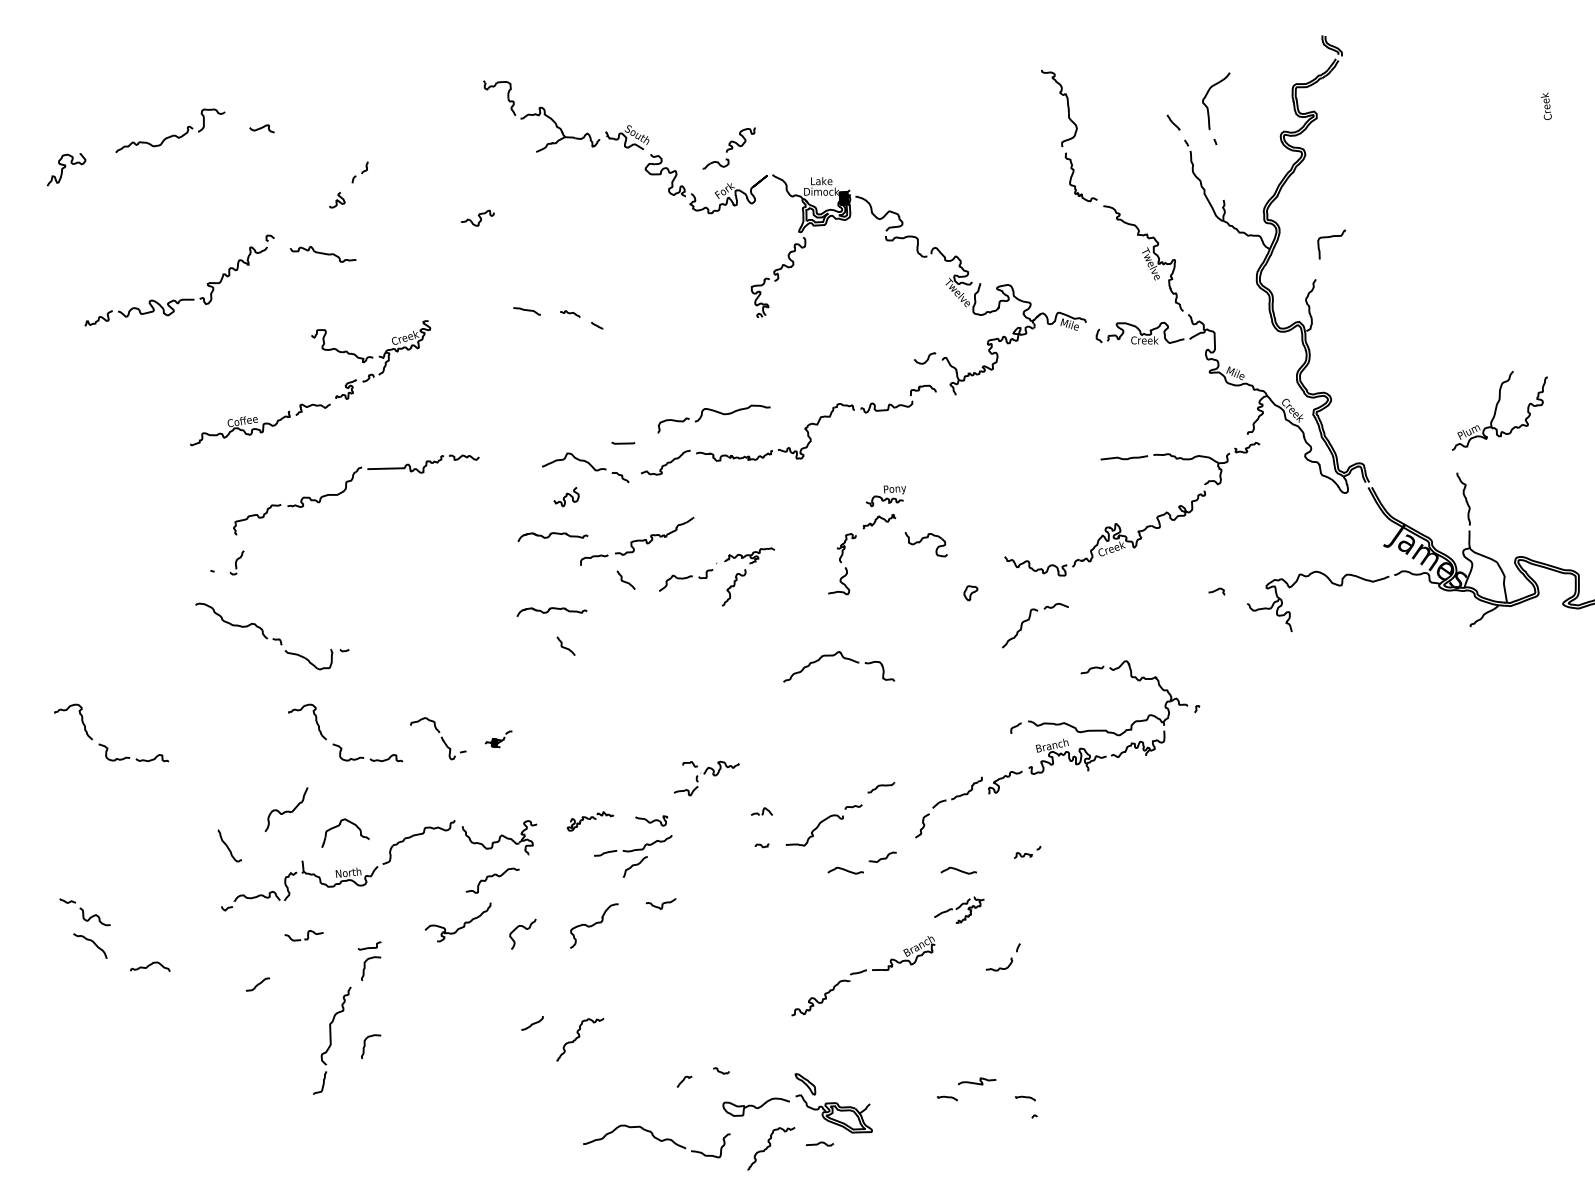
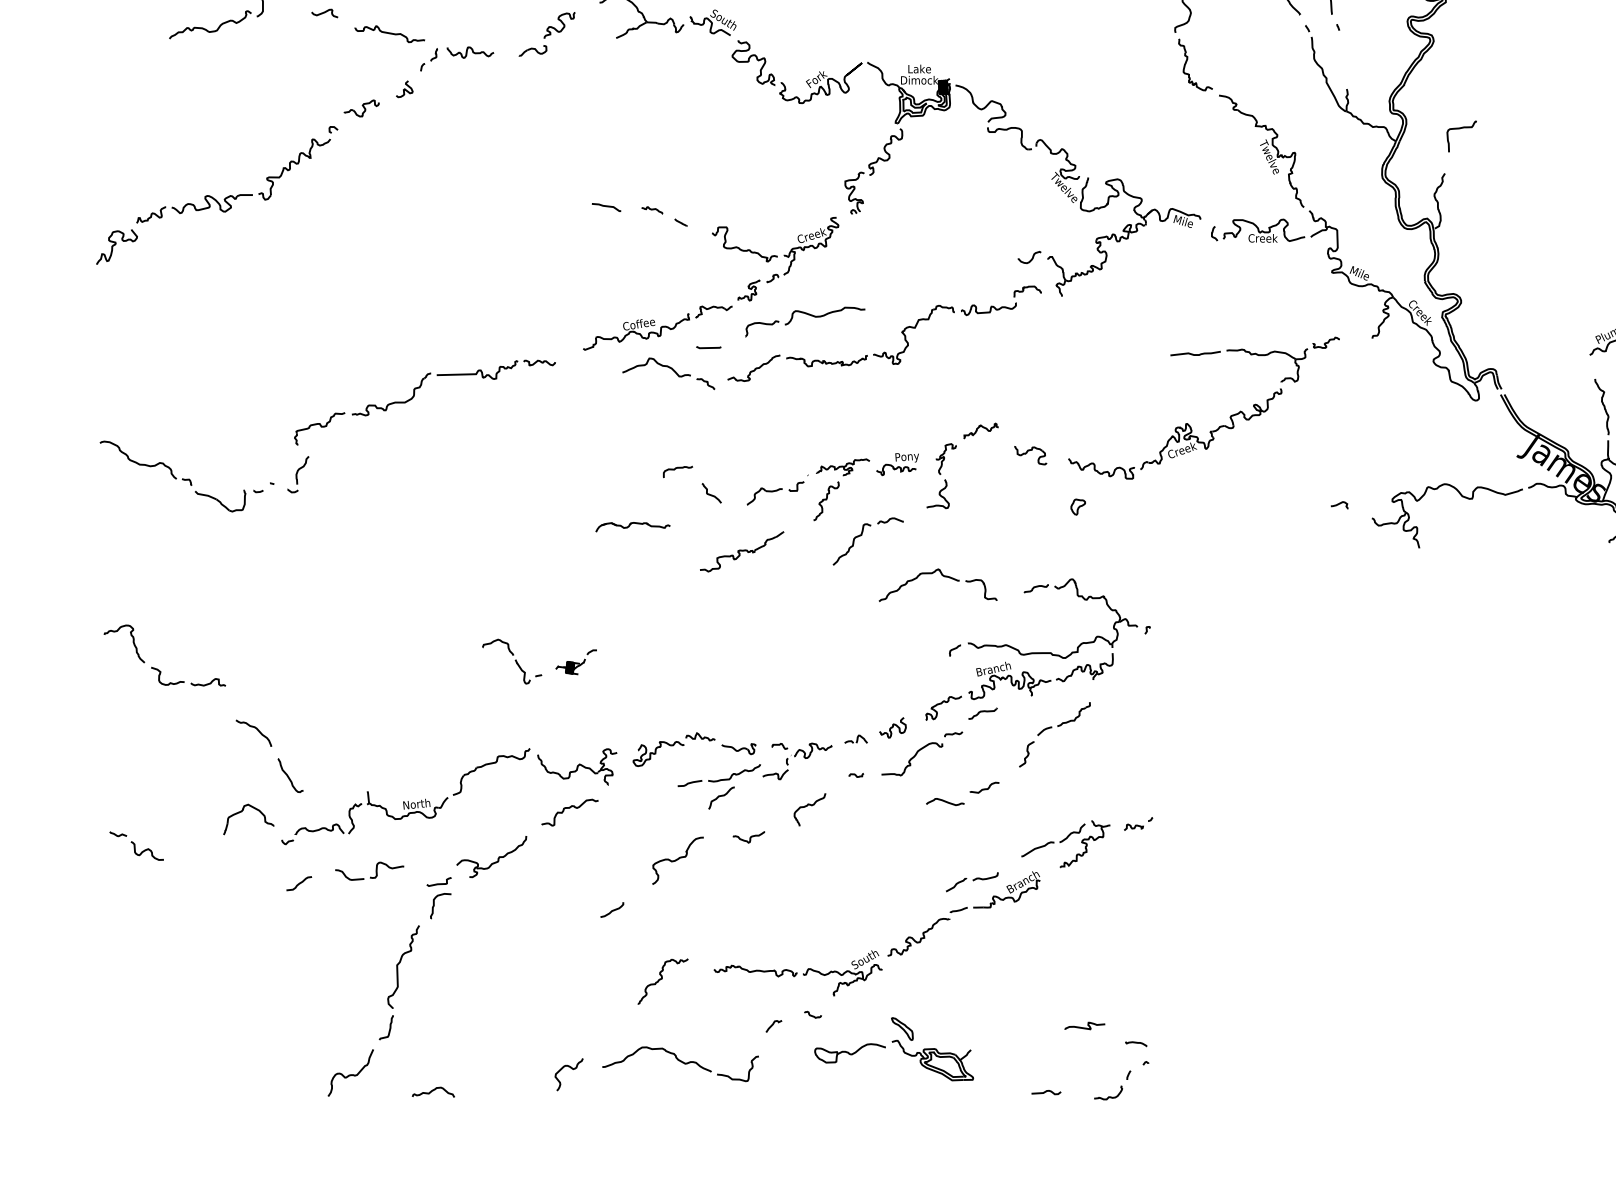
part: (728, 148) -> (546, 34), moved
curve: (396, 165) -> (467, 52), added
curve: (65, 167) -> (115, 244), moved
part: (477, 217) -> (361, 107), moved
curve: (322, 254) -> (389, 34), moved
part: (312, 403) -> (713, 305), moved
part: (885, 496) -> (897, 464), moved
curve: (566, 497) -> (892, 728), moved
part: (1117, 523) -> (1188, 423), moved
part: (552, 536) -> (633, 446), removed
part: (654, 536) -> (741, 551), moved
part: (925, 544) -> (1029, 455), size x0.71
part: (236, 562) -> (297, 474), size x1.43
part: (1029, 620) -> (862, 536), moved
part: (272, 636) -> (181, 476), moved
curve: (564, 646) -> (646, 563), removed
part: (1094, 727) -> (1038, 649), moved
part: (498, 739) -> (576, 662), size x1.43
part: (339, 745) -> (407, 668), removed
part: (706, 778) -> (797, 761), moved
curve: (286, 810) -> (350, 1073), moved
part: (590, 821) -> (673, 749), size x1.67
part: (339, 826) -> (242, 812), moved
part: (1027, 851) -> (1138, 823), moved
curve: (958, 870) -> (1065, 801), removed
curve: (718, 874) -> (809, 806), added
part: (959, 909) -> (1066, 843), size x1.67
part: (457, 922) -> (491, 857), moved
curve: (525, 929) -> (571, 1069), moved
part: (303, 935) -> (368, 870), size x1.67
curve: (92, 942) -> (256, 729), moved
part: (871, 945) -> (972, 881), added
part: (1010, 958) -> (1120, 1086), moved
curve: (150, 965) -> (433, 1090), moved
curve: (257, 984) -> (298, 883), moved
curve: (532, 1023) -> (612, 910), moved
part: (707, 1031) -> (798, 972), added
curve: (365, 1046) -> (434, 988), removed
curve: (947, 1098) -> (1053, 1044), removed
part: (656, 1141) -> (680, 1064), moved
curve: (820, 1143) -> (1046, 1091), moved
curve: (770, 1146) -> (865, 1095), removed

